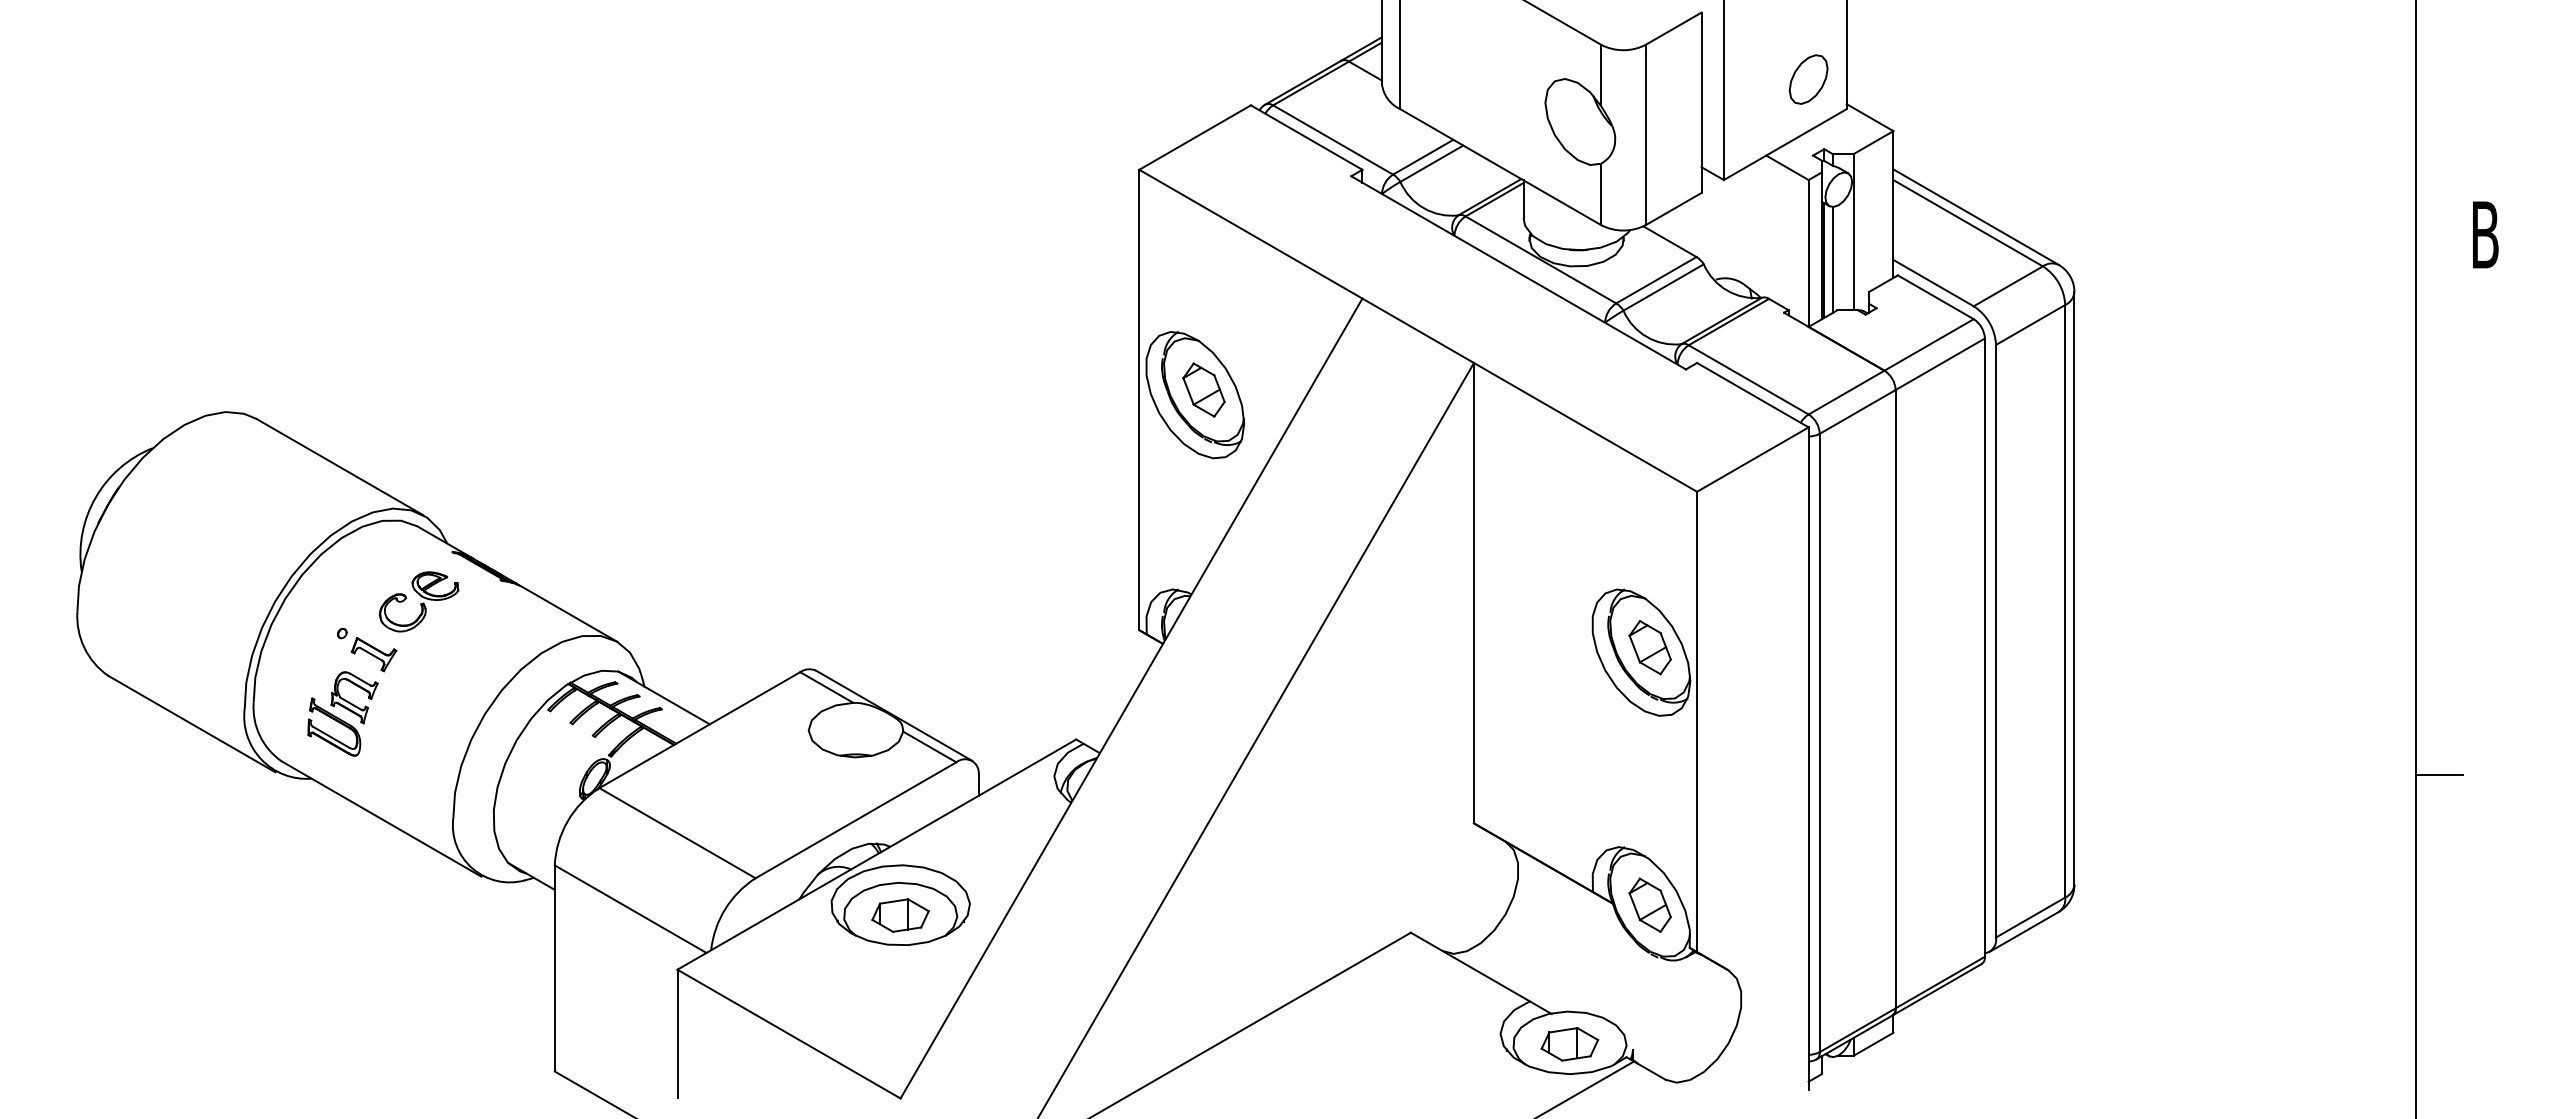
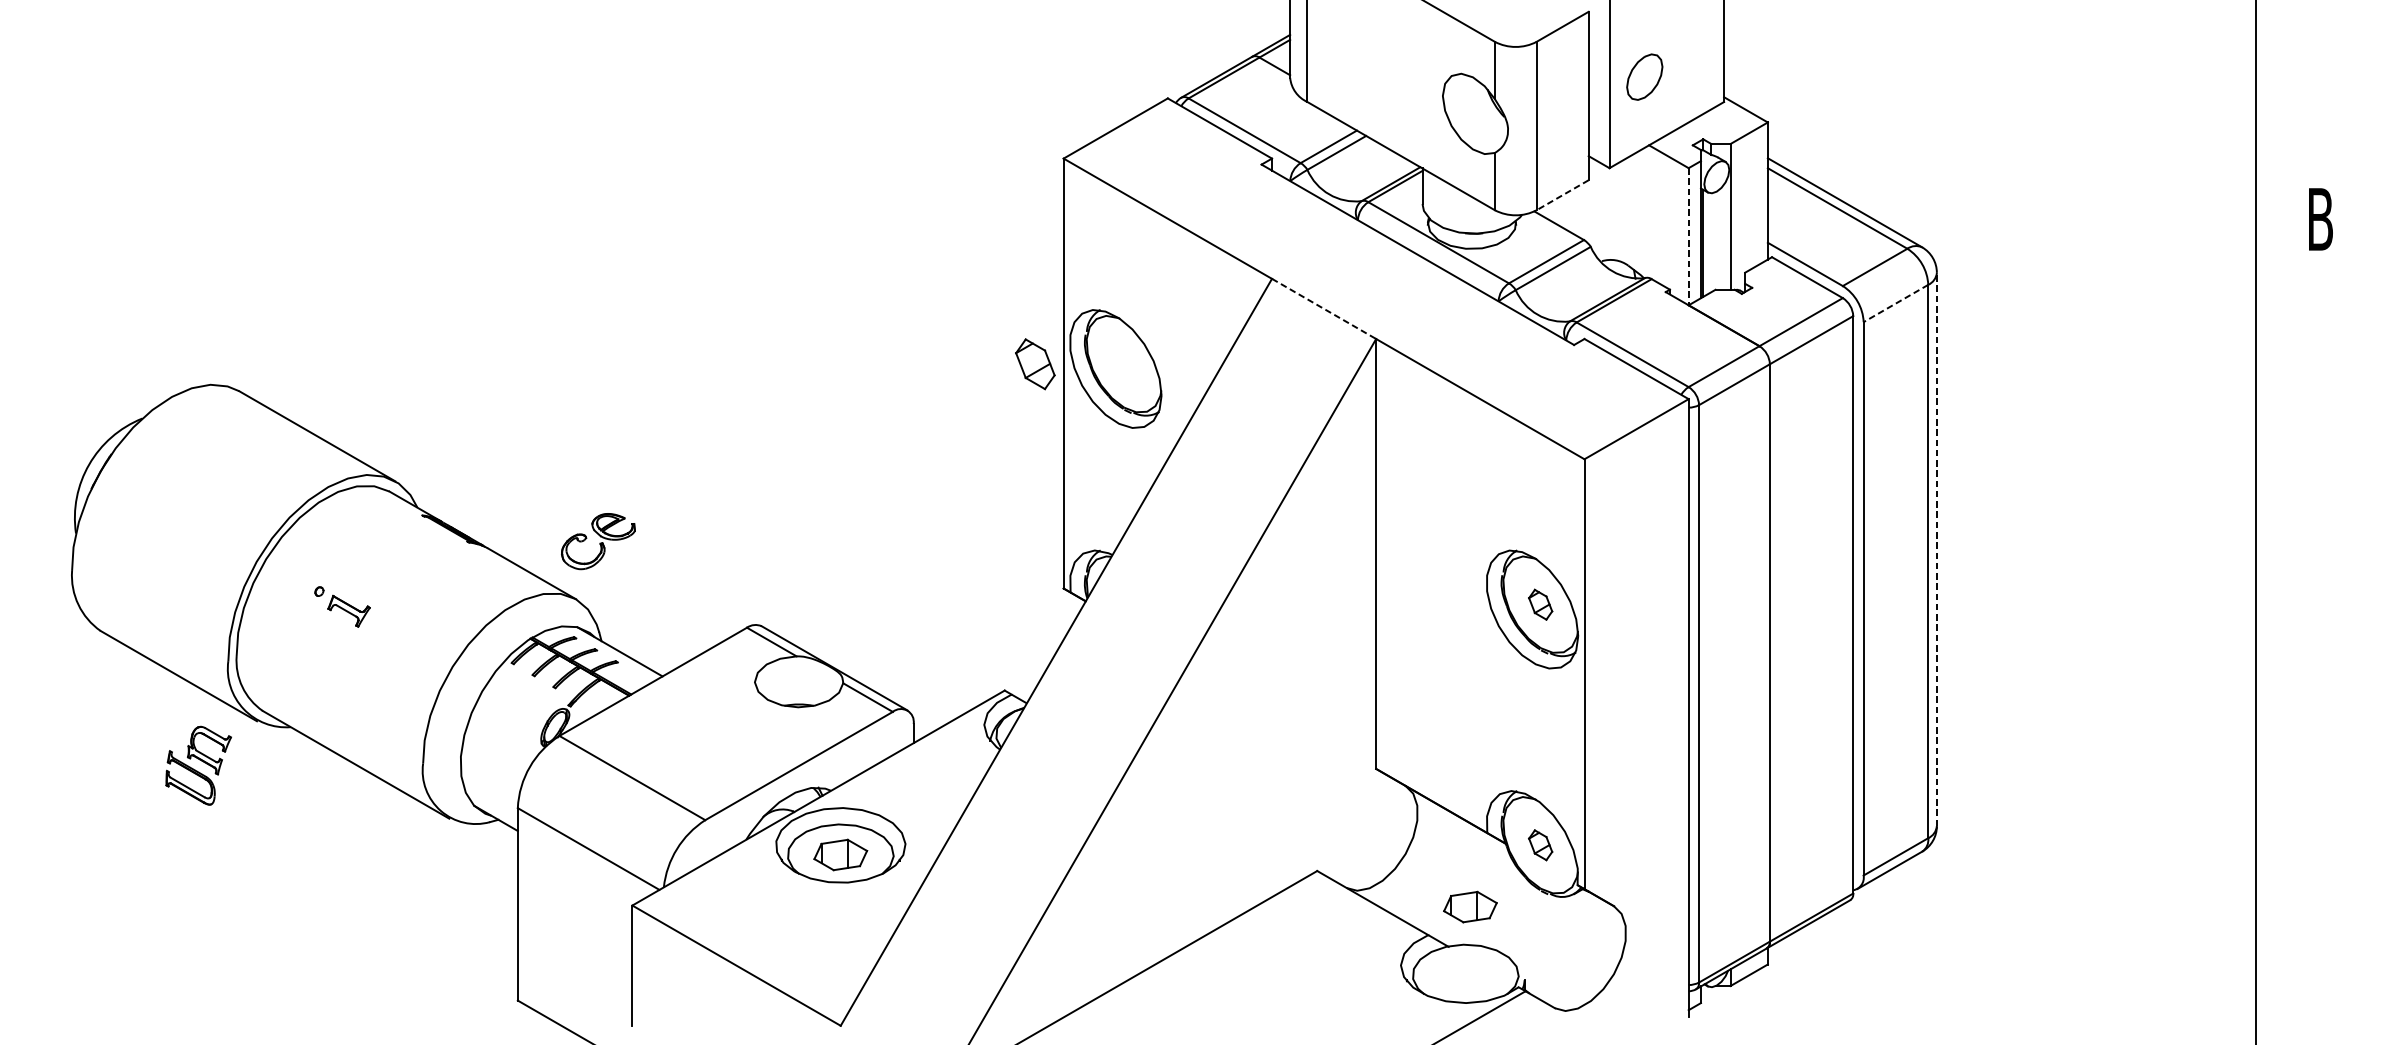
part: (1808, 79) -> (1644, 77), moved
line: (1673, 209) -> (1562, 195), solid -> dashed
line: (1808, 253) -> (1688, 236), solid -> dashed
line: (1832, 259) -> (1710, 242), removed
line: (2030, 324) -> (1895, 303), solid -> dashed
line: (1418, 331) -> (1324, 309), solid -> dashed
part: (1203, 389) -> (1034, 363), moved
line: (2074, 587) -> (1936, 548), solid -> dashed
part: (419, 601) -> (598, 541), moved
part: (1649, 647) -> (1540, 604), size x0.6
part: (342, 713) -> (198, 765), moved
line: (2439, 774) -> (2277, 723), removed
part: (1649, 904) -> (1540, 844), size x0.6
part: (1569, 1044) -> (1470, 907), moved

